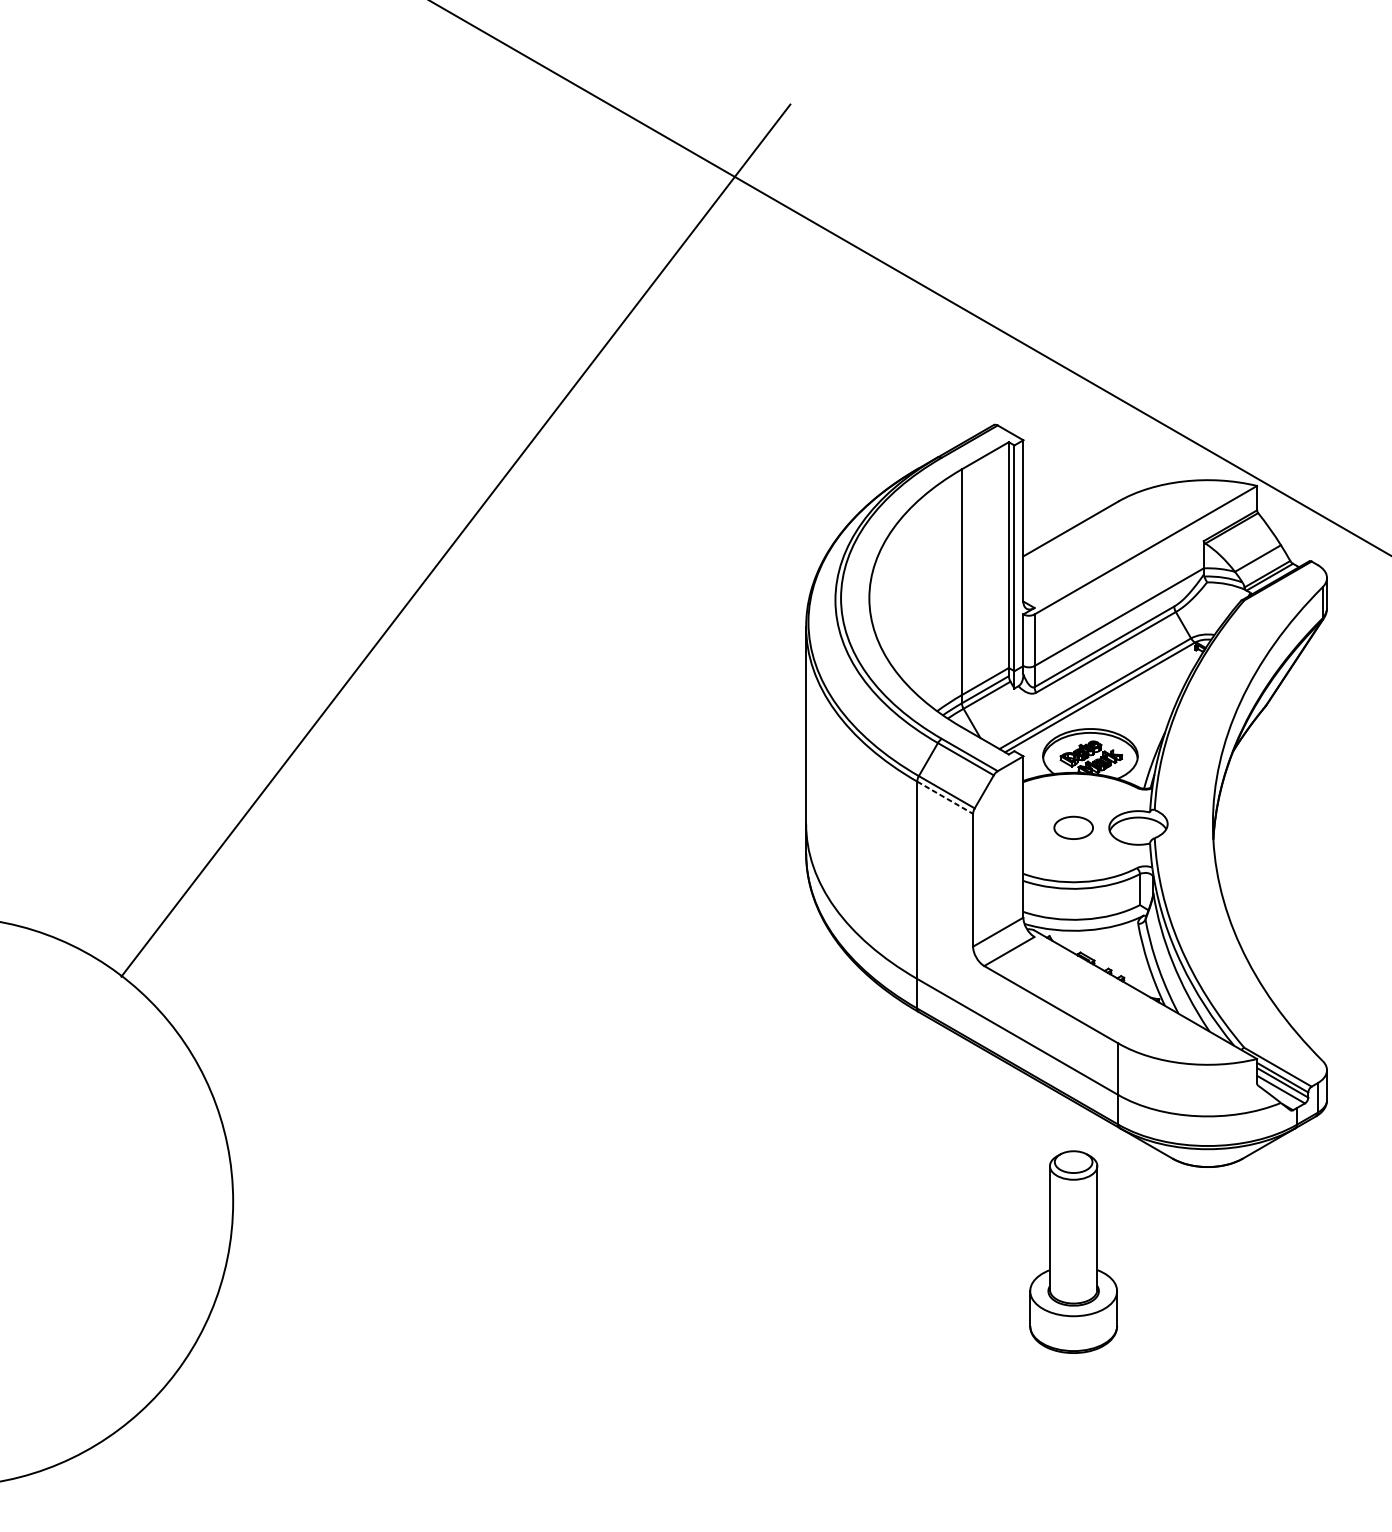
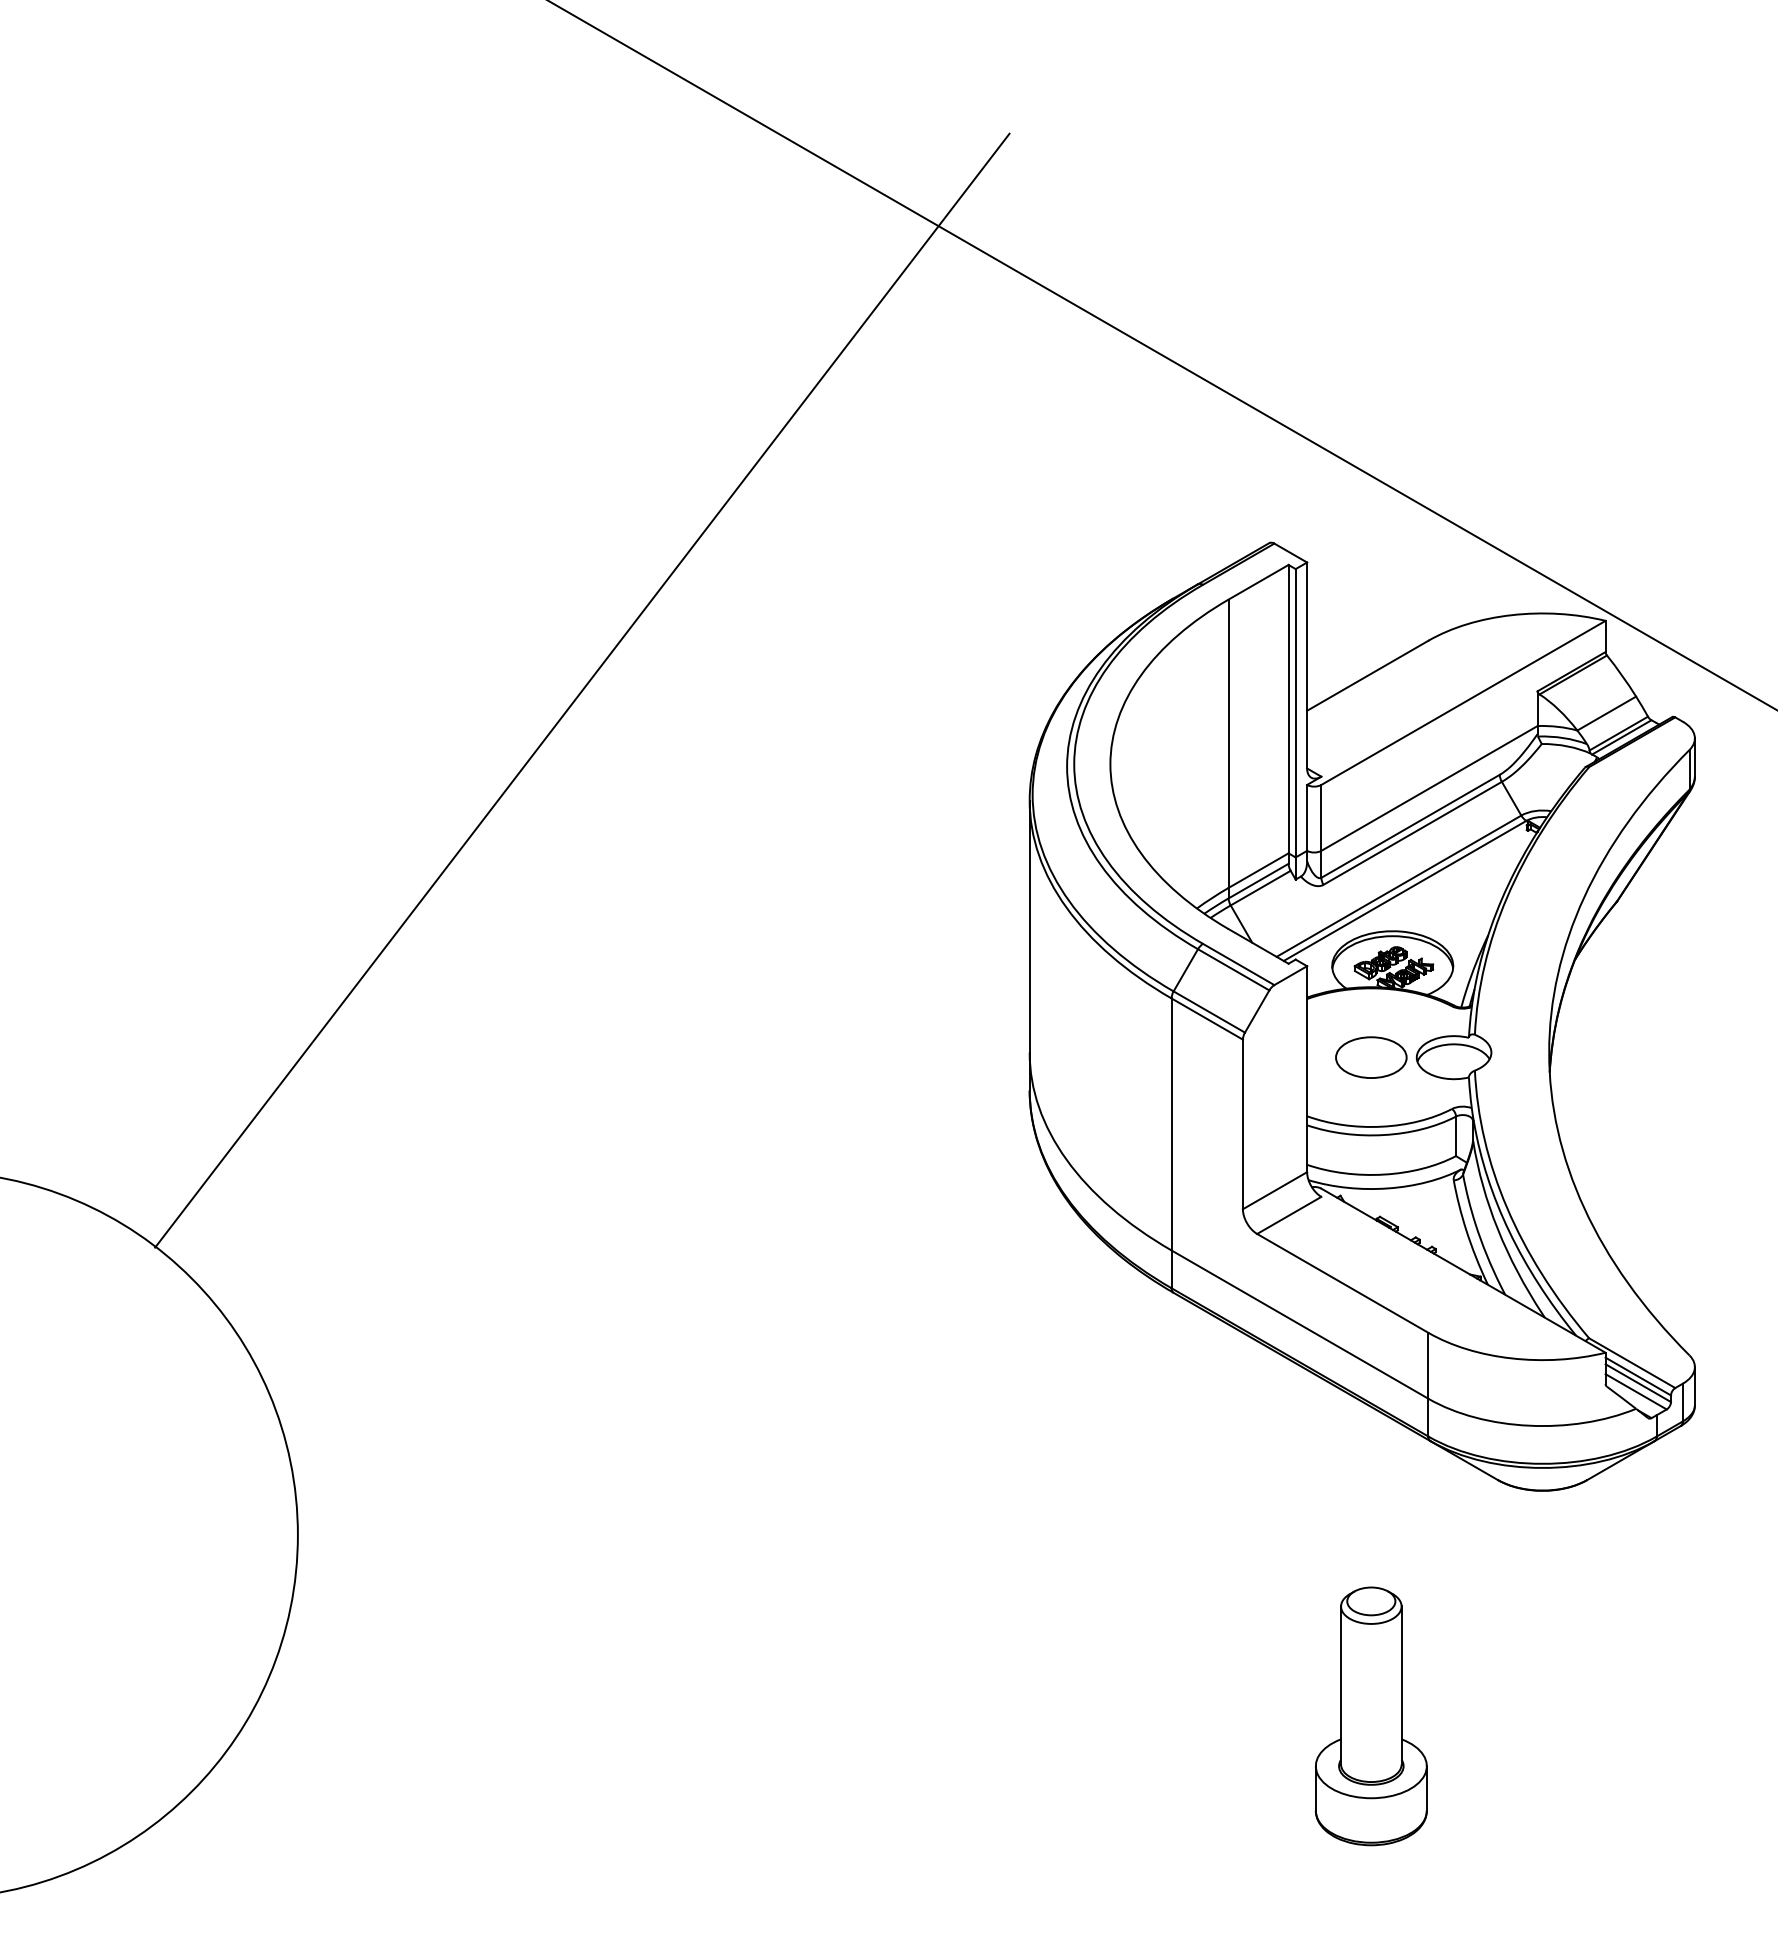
line: (945, 798) -> (1207, 1019), dashed -> solid
part: (1073, 827) -> (1371, 1057), size x1.43
part: (1073, 1252) -> (1370, 1716), moved

